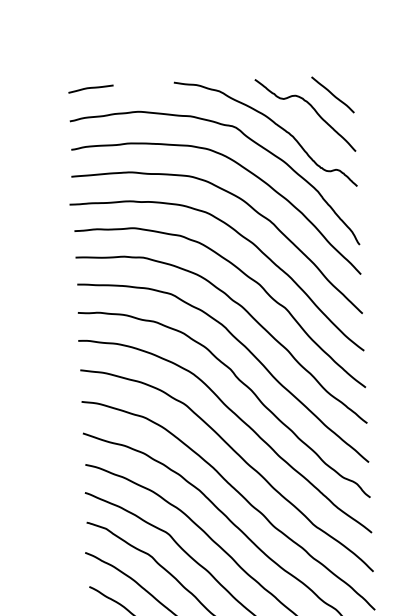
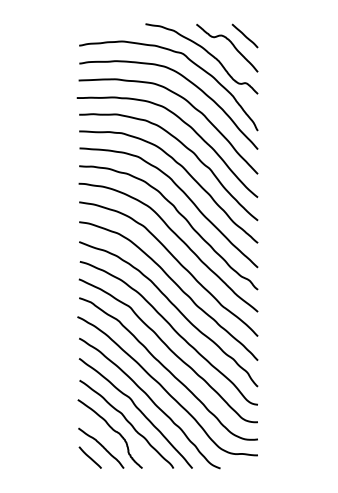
line: (91, 88) -> (93, 25), removed

